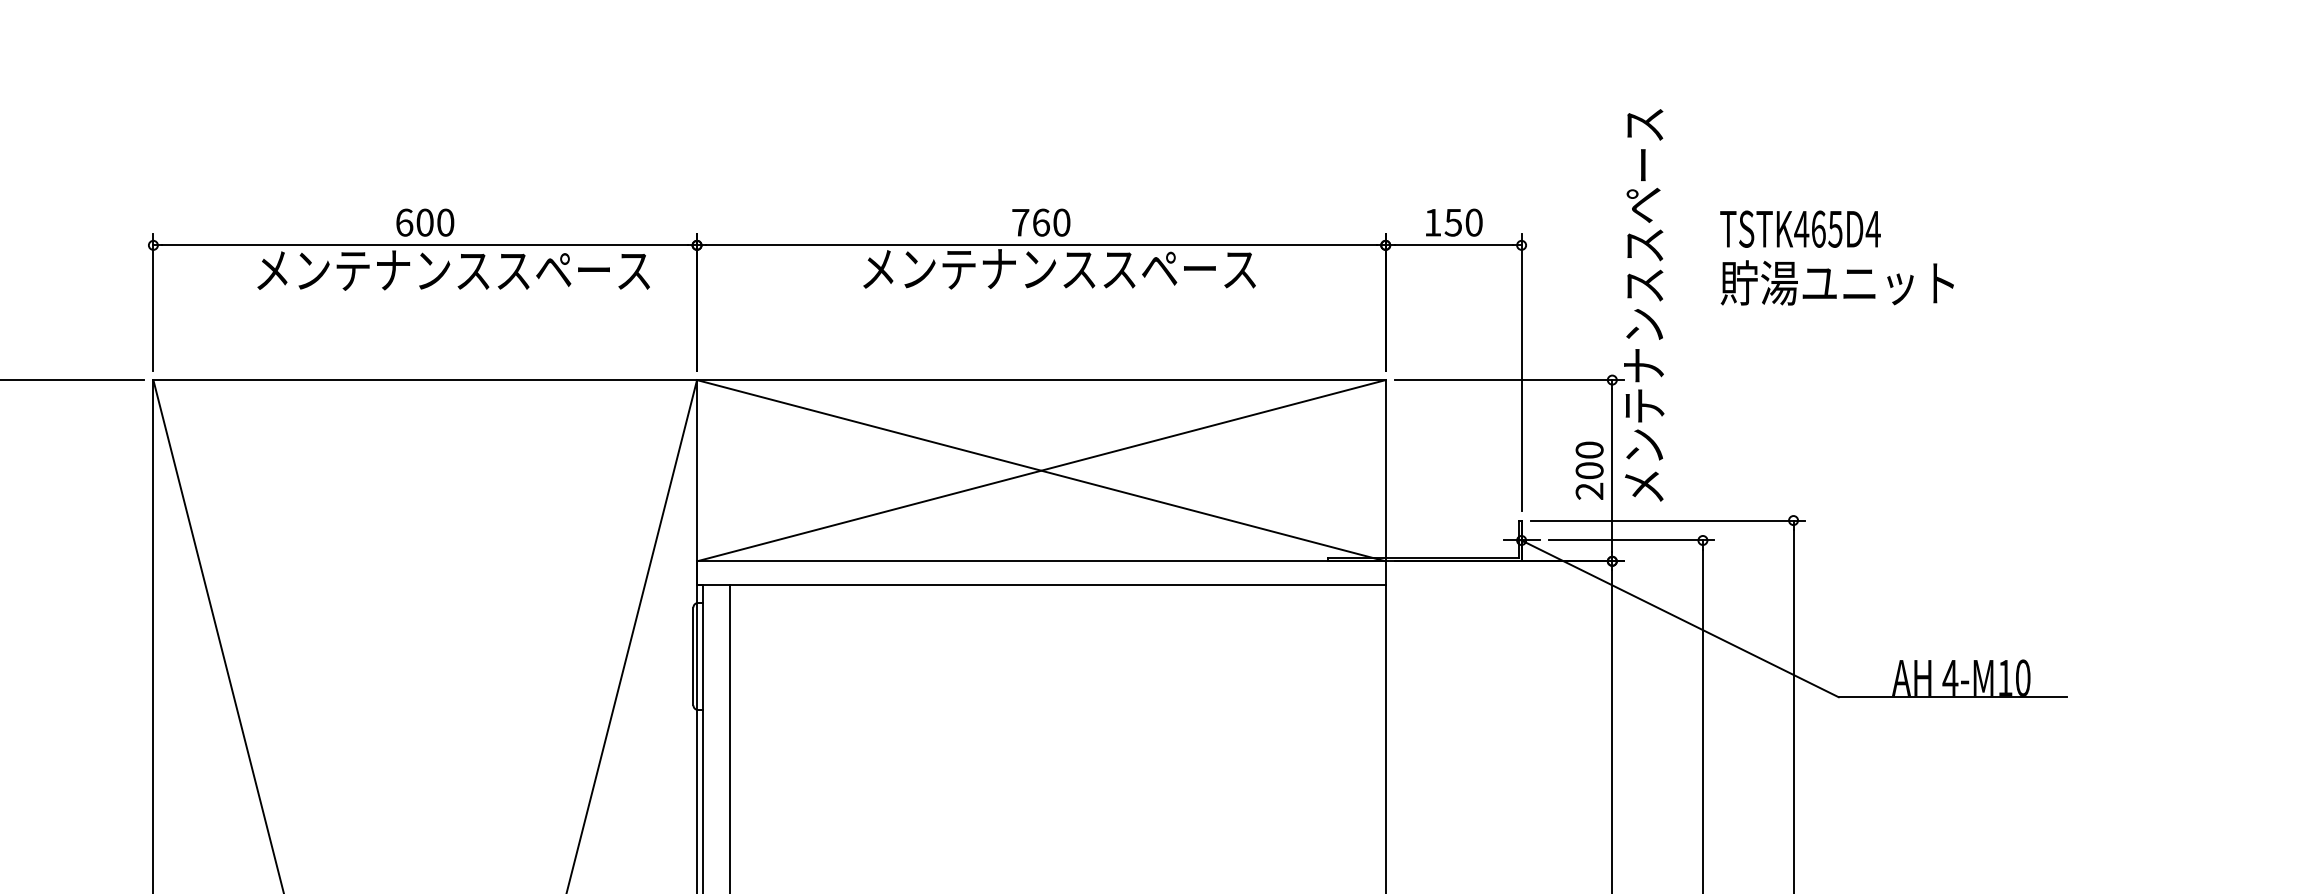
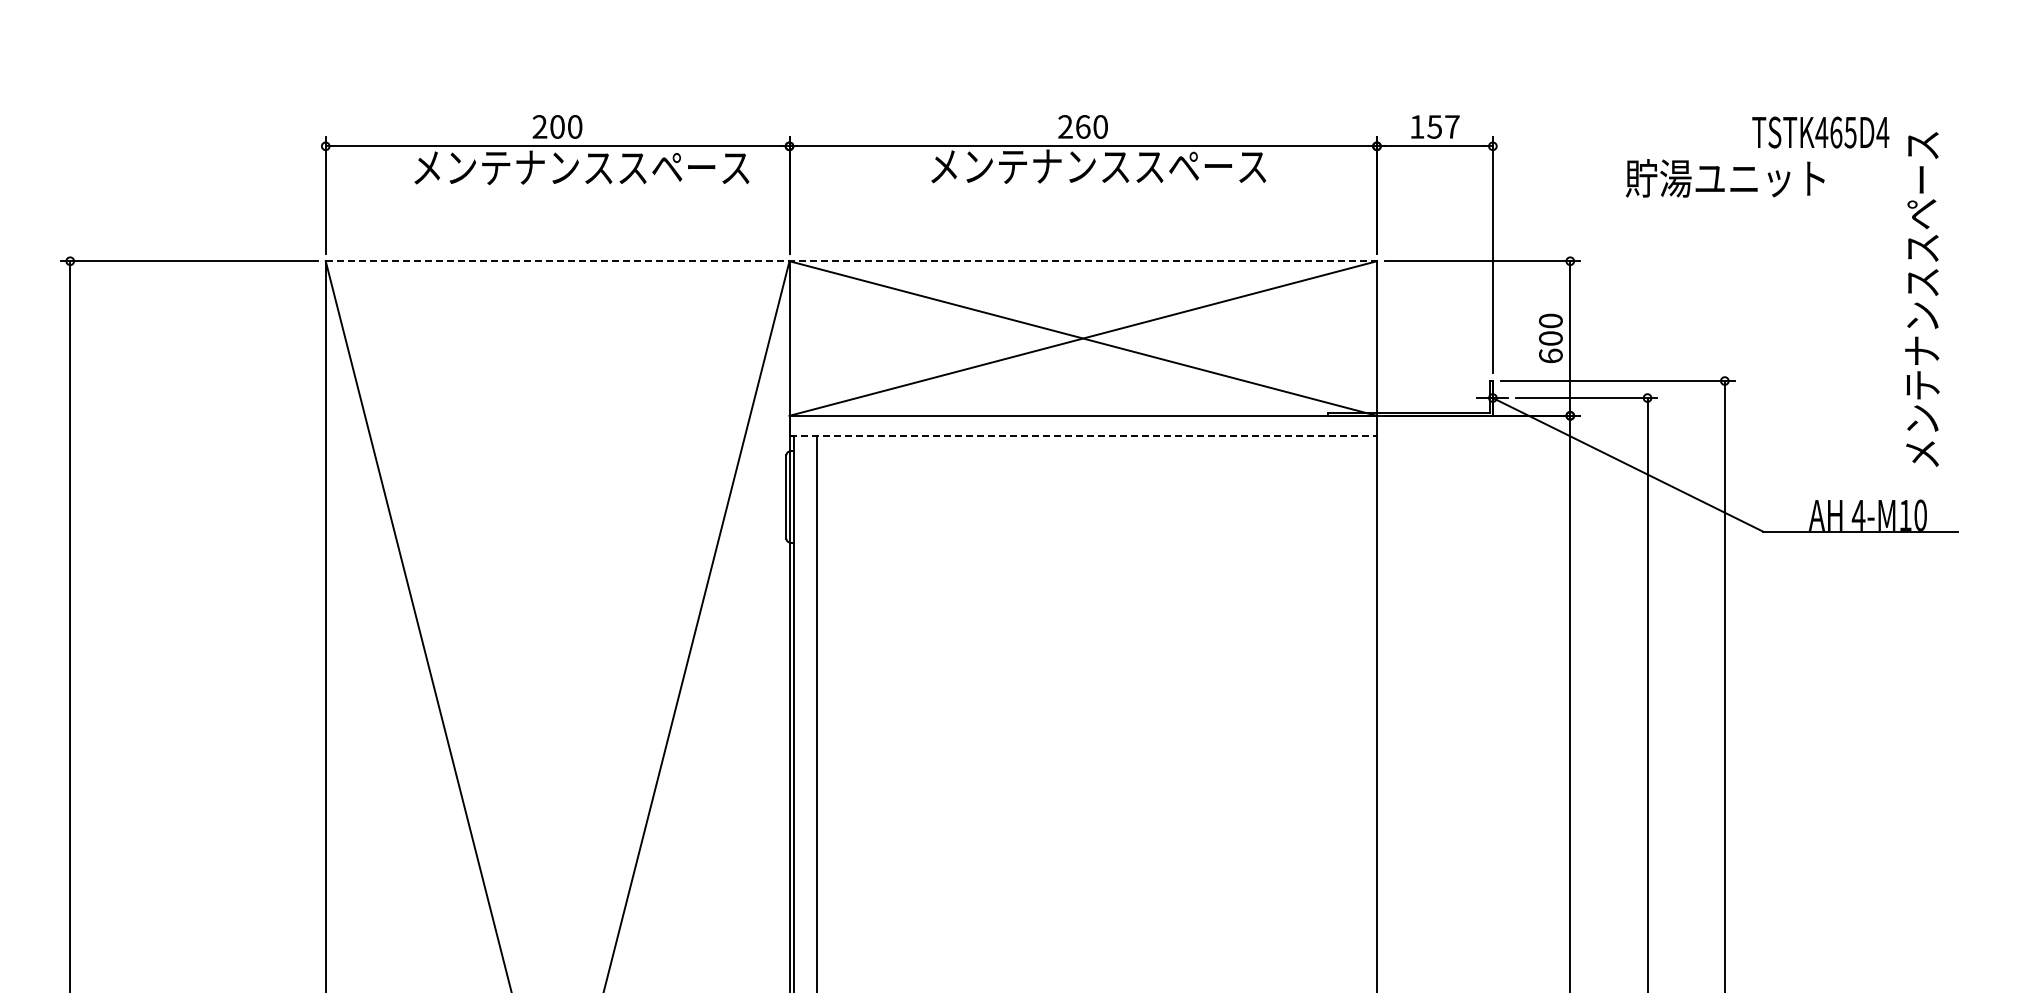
text: (403, 222) -> (539, 126), 600 -> 200
text: (1020, 222) -> (1065, 126), 760 -> 260
text: (1474, 222) -> (1452, 126), 150 -> 157
text: (1800, 229) -> (1820, 132), moved
text: (1837, 283) -> (1725, 178), moved
text: (1644, 305) -> (1922, 299), moved
line: (769, 380) -> (851, 261), solid -> dashed
text: (1589, 490) -> (1550, 355), 200 -> 600
line: (1041, 584) -> (1083, 435), solid -> dashed

